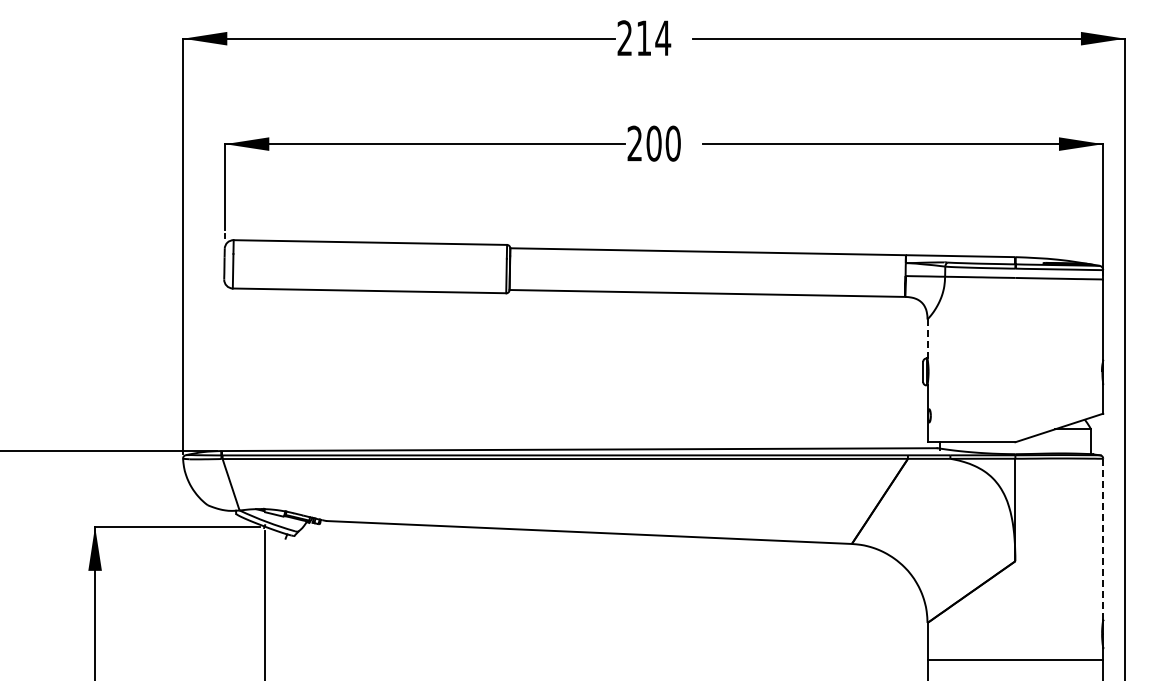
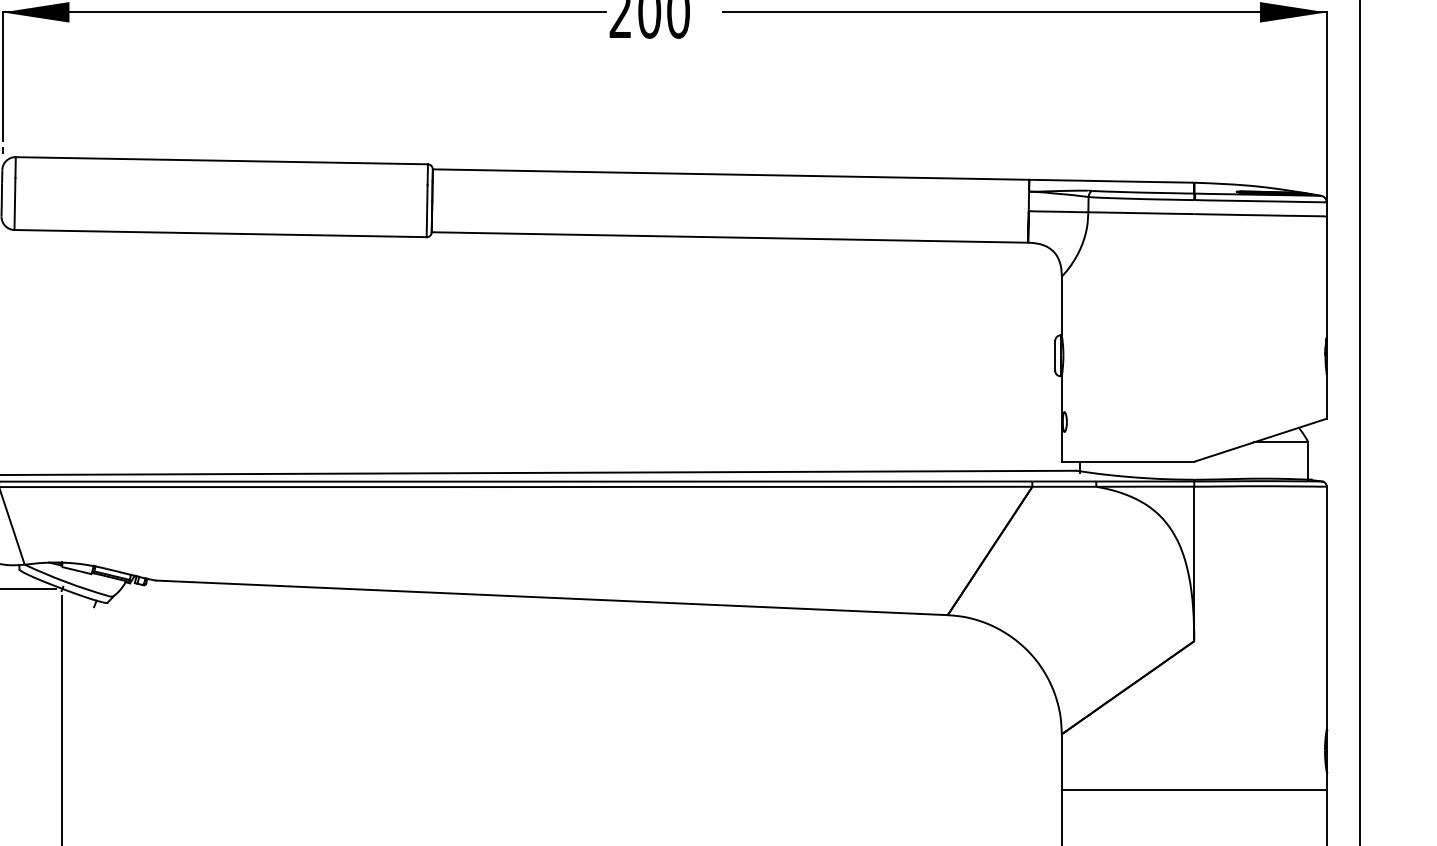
line: (927, 338) -> (1061, 305), dashed -> solid
line: (1103, 539) -> (1327, 608), dashed -> solid

